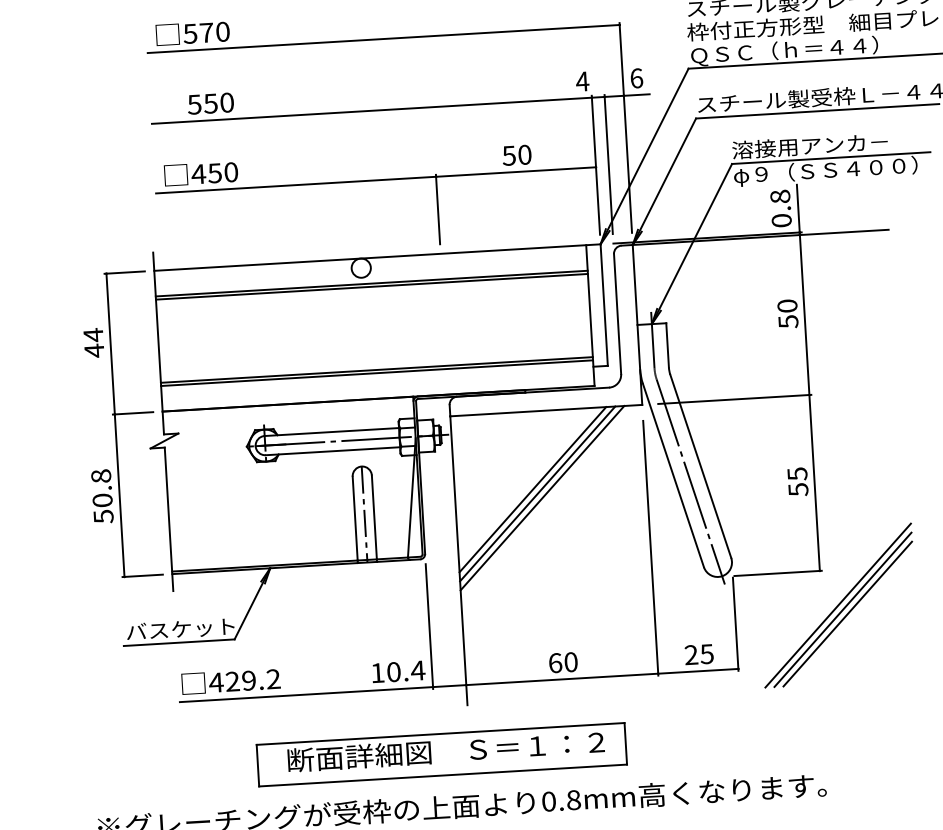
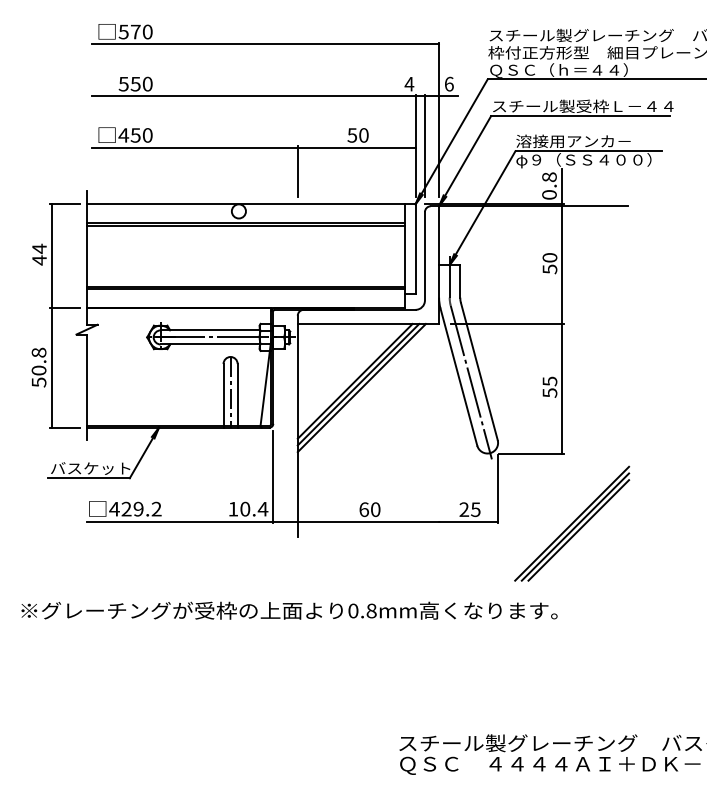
line: (651, 548) -> (439, 429), removed
part: (838, 605) -> (572, 523), moved
part: (441, 754) -> (276, 571), removed

